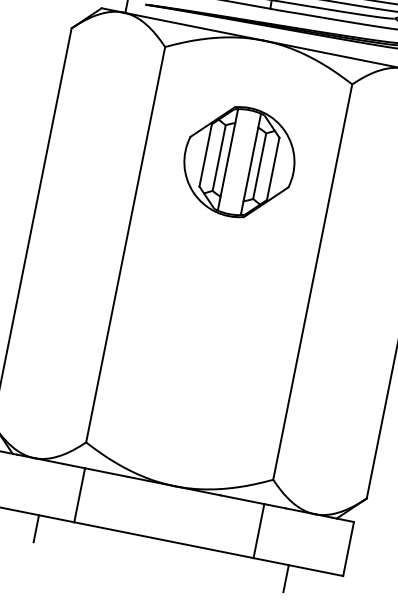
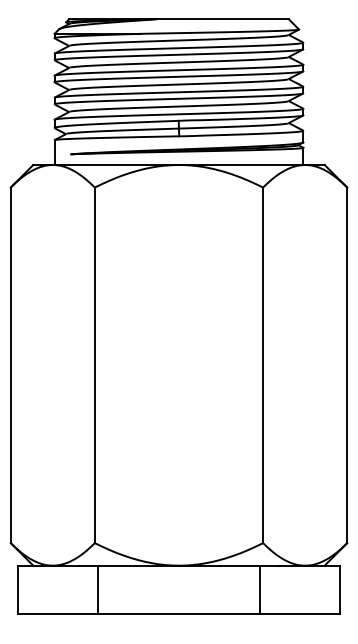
part: (239, 161) -> (178, 273), removed
line: (36, 528) -> (66, 626), removed
line: (286, 578) -> (291, 626), removed

